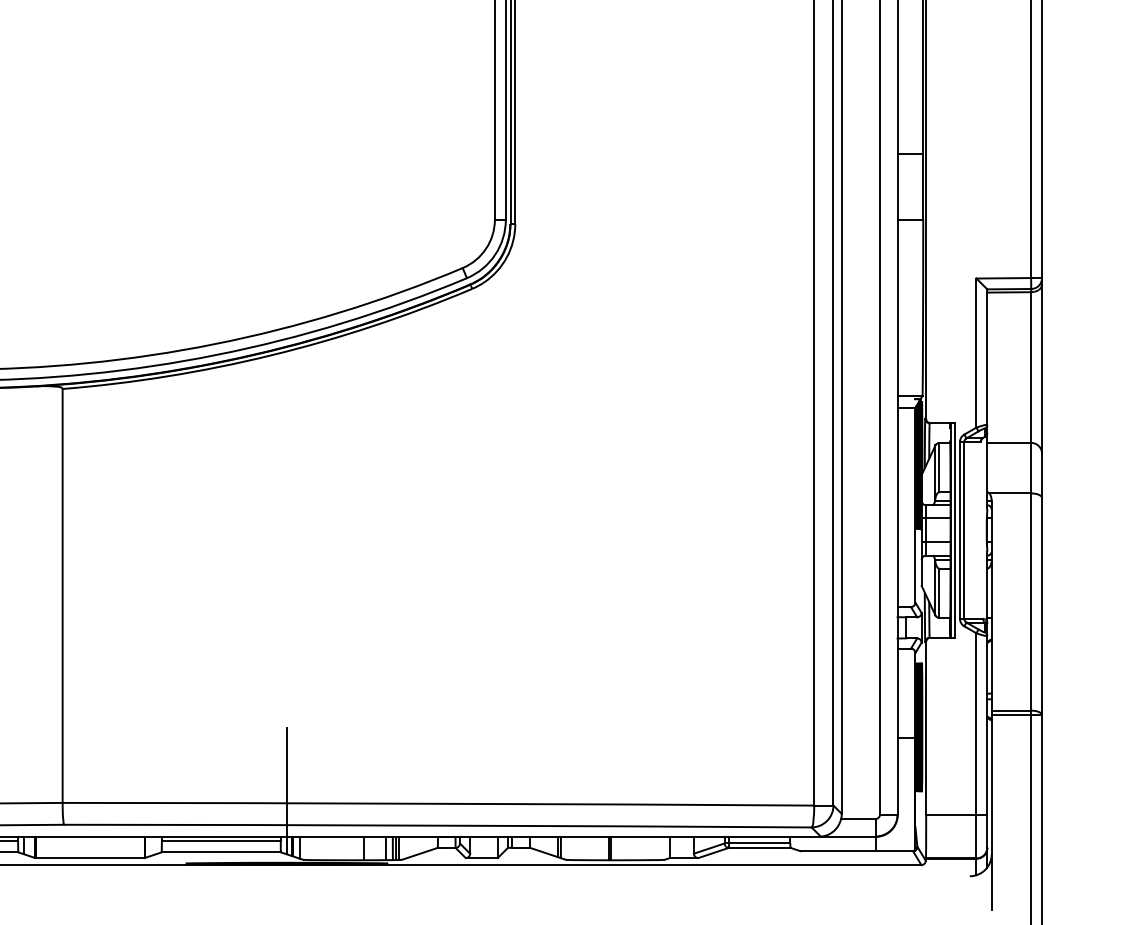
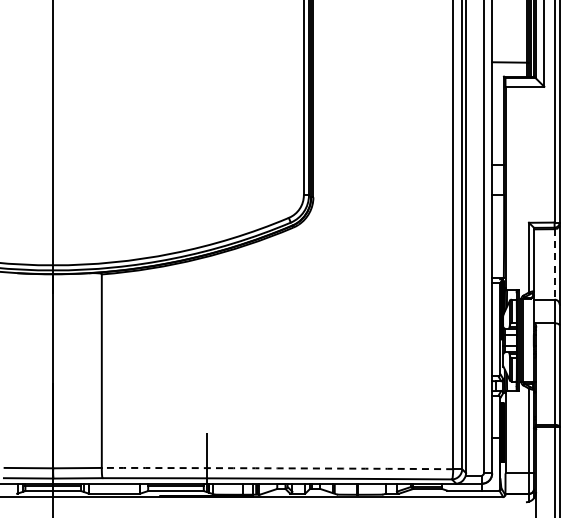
line: (1030, 367) -> (554, 264), solid -> dashed
arc: (438, 804) -> (277, 468), solid -> dashed

